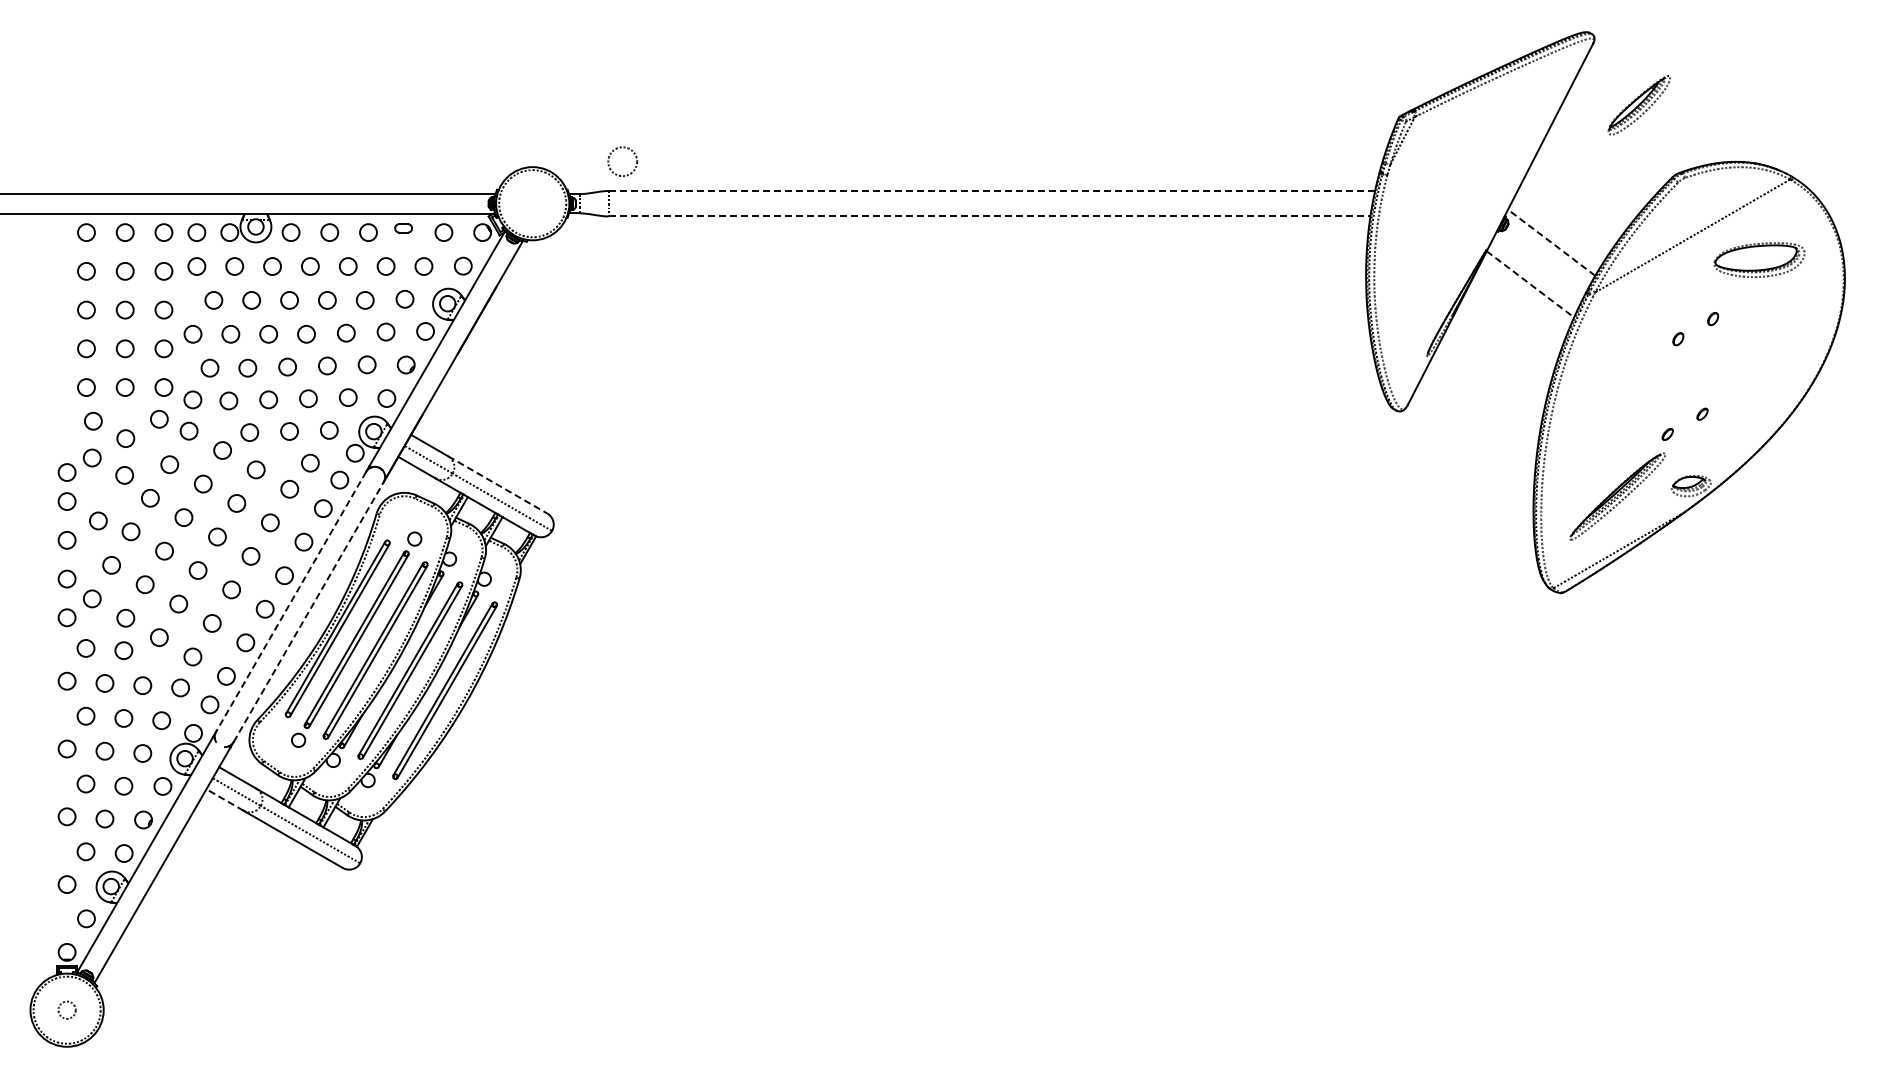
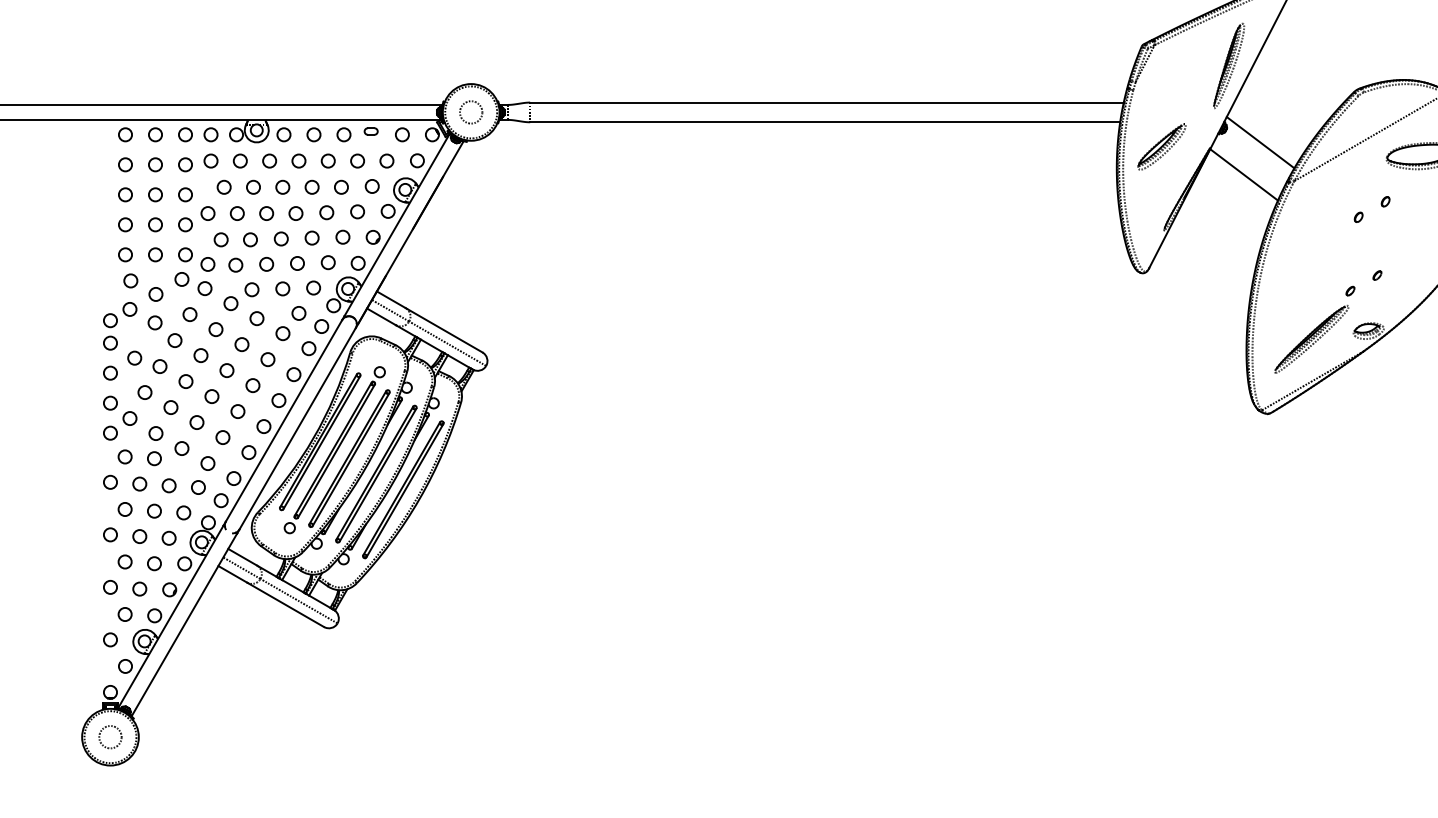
part: (1638, 105) -> (1161, 147), moved
part: (1510, 143) -> (1228, 65), added
circle: (622, 161) -> (471, 112), moved
line: (991, 191) -> (826, 102), dashed -> solid
line: (989, 216) -> (825, 122), dashed -> solid
line: (1551, 242) -> (1260, 142), dashed -> solid
line: (1530, 284) -> (1244, 175), dashed -> solid
line: (498, 485) -> (444, 330), dashed -> solid
line: (290, 602) -> (283, 421), dashed -> solid
line: (308, 611) -> (297, 428), dashed -> solid
line: (224, 799) -> (232, 573), dashed -> solid
circle: (66, 1009) -> (110, 736), size x1.67

